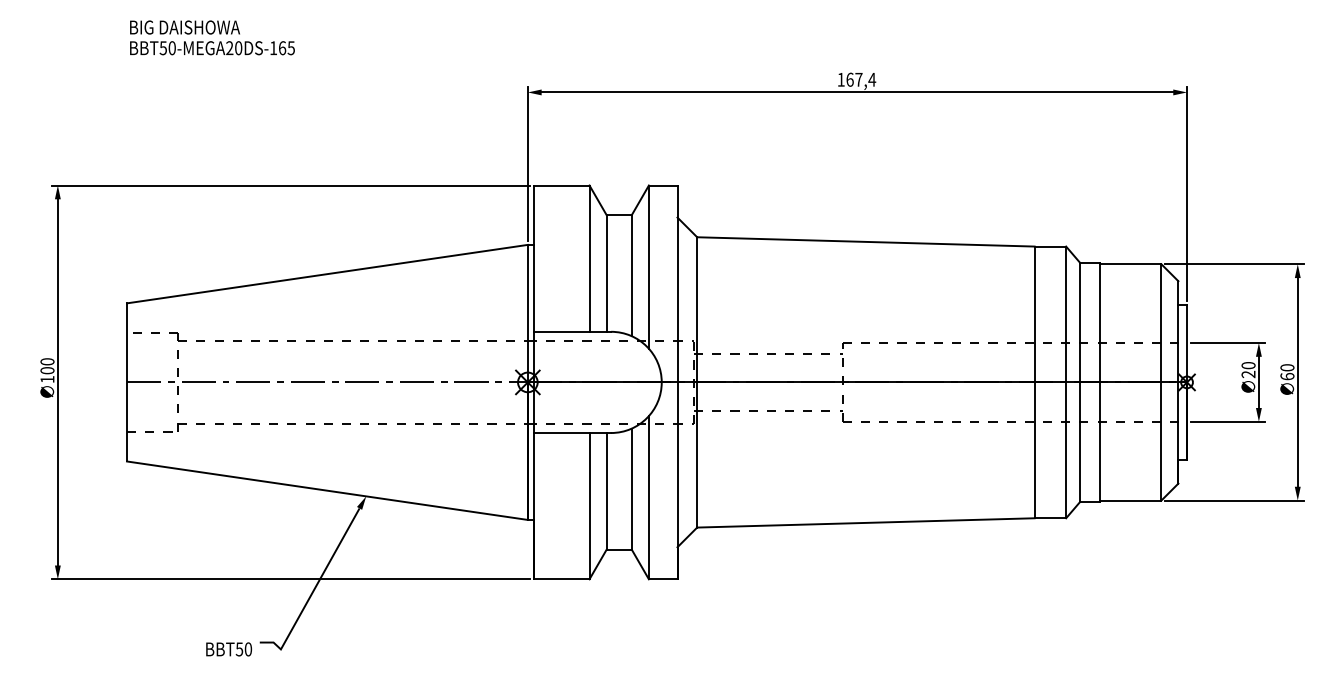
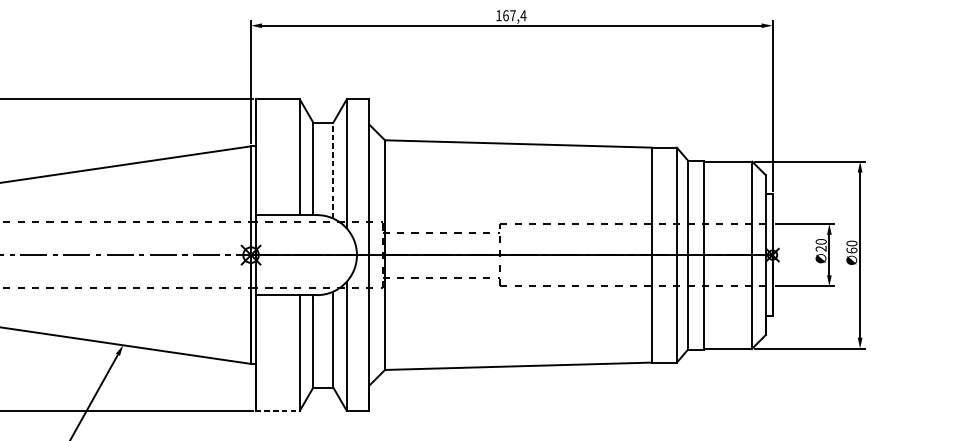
line: (631, 275) -> (333, 170), solid -> dashed
line: (561, 579) -> (277, 411), solid -> dashed

